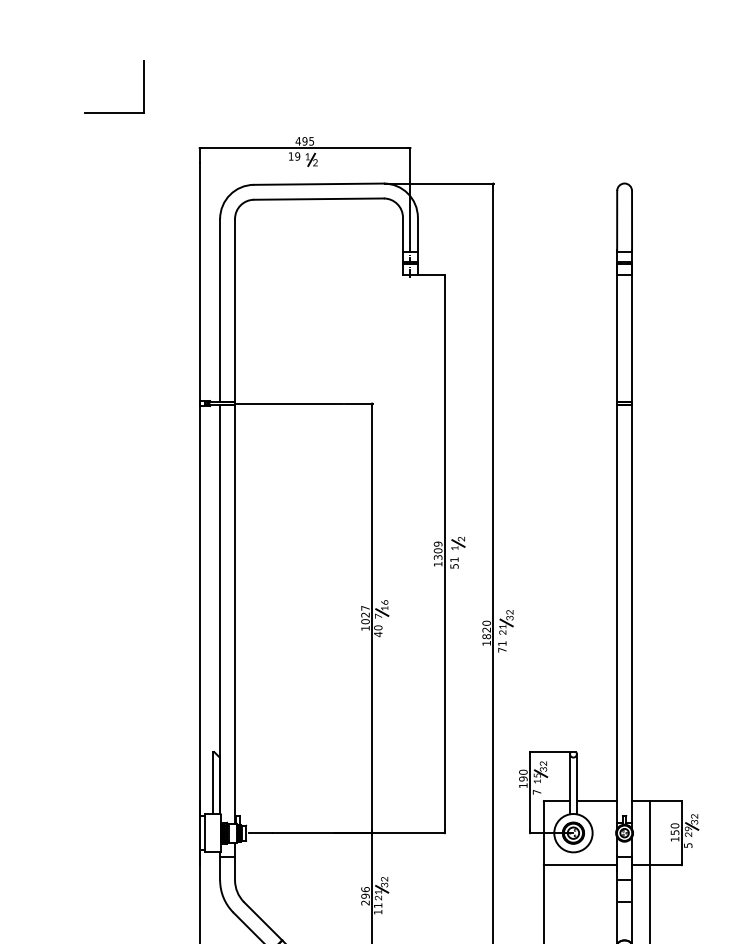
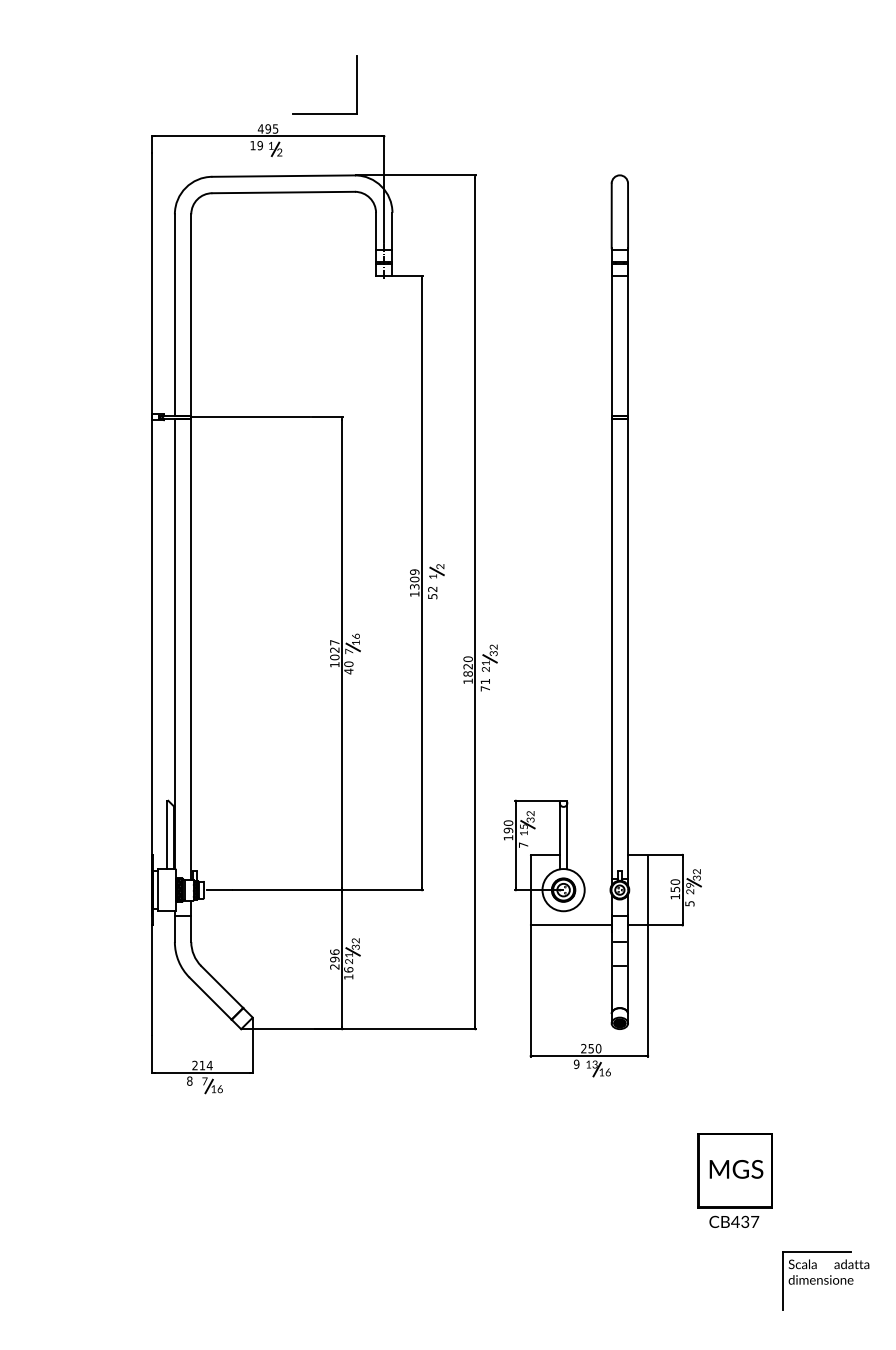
part: (114, 112) -> (324, 113), moved
text: (454, 559) -> (432, 589), 51 -> 52
line: (596, 800) -> (589, 854), removed
text: (377, 905) -> (348, 969), 11 -> 16

